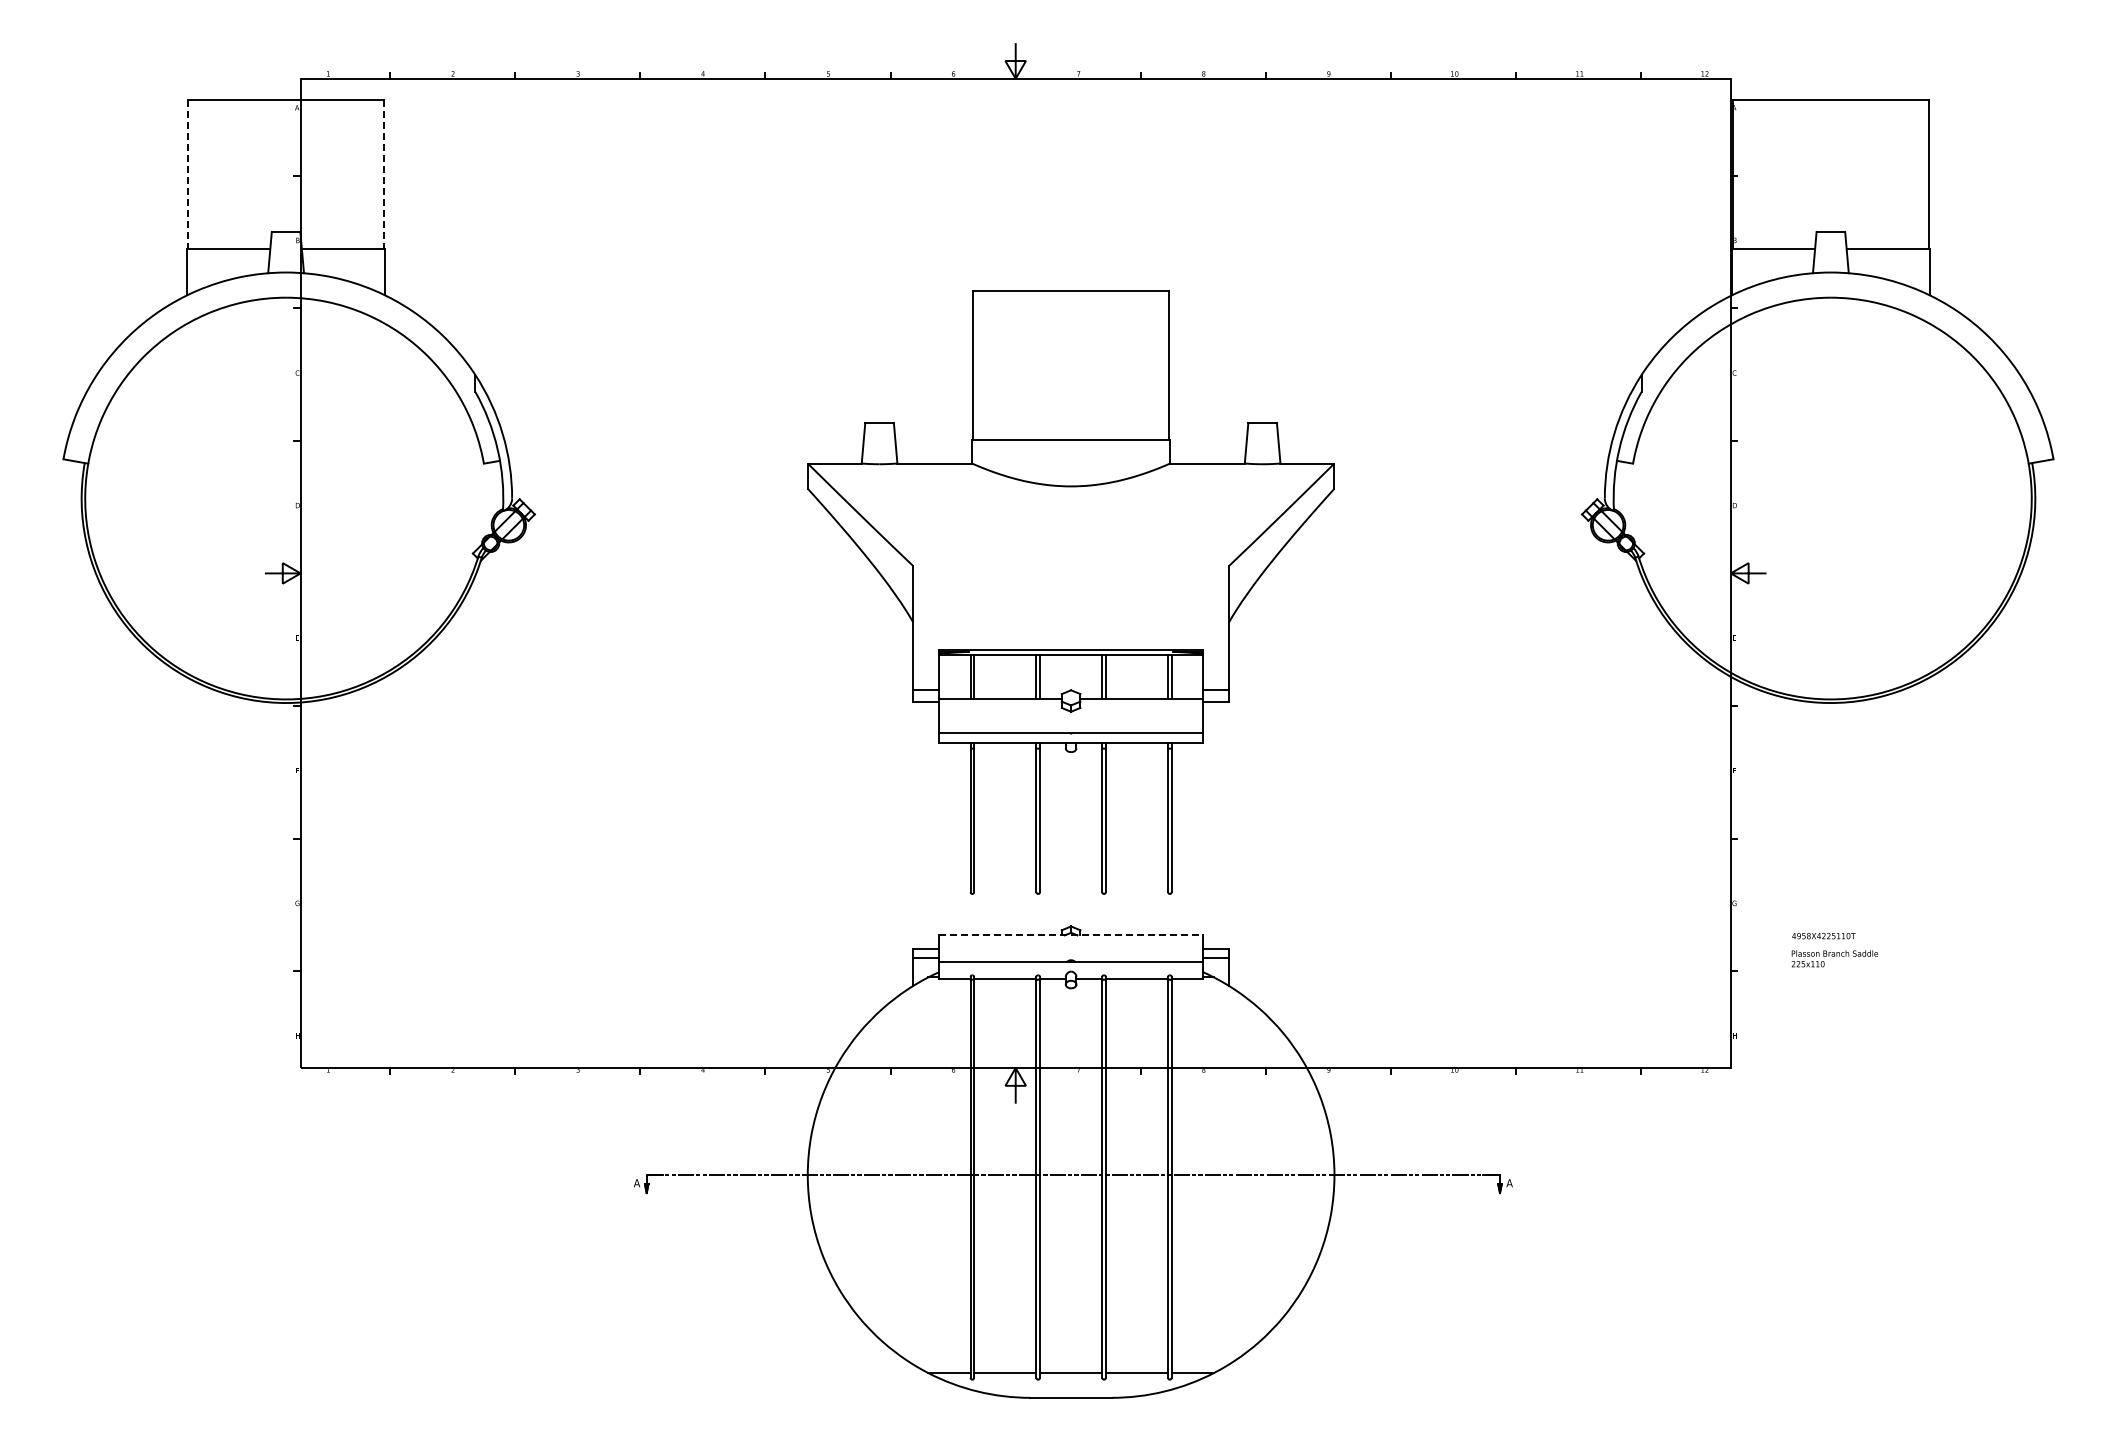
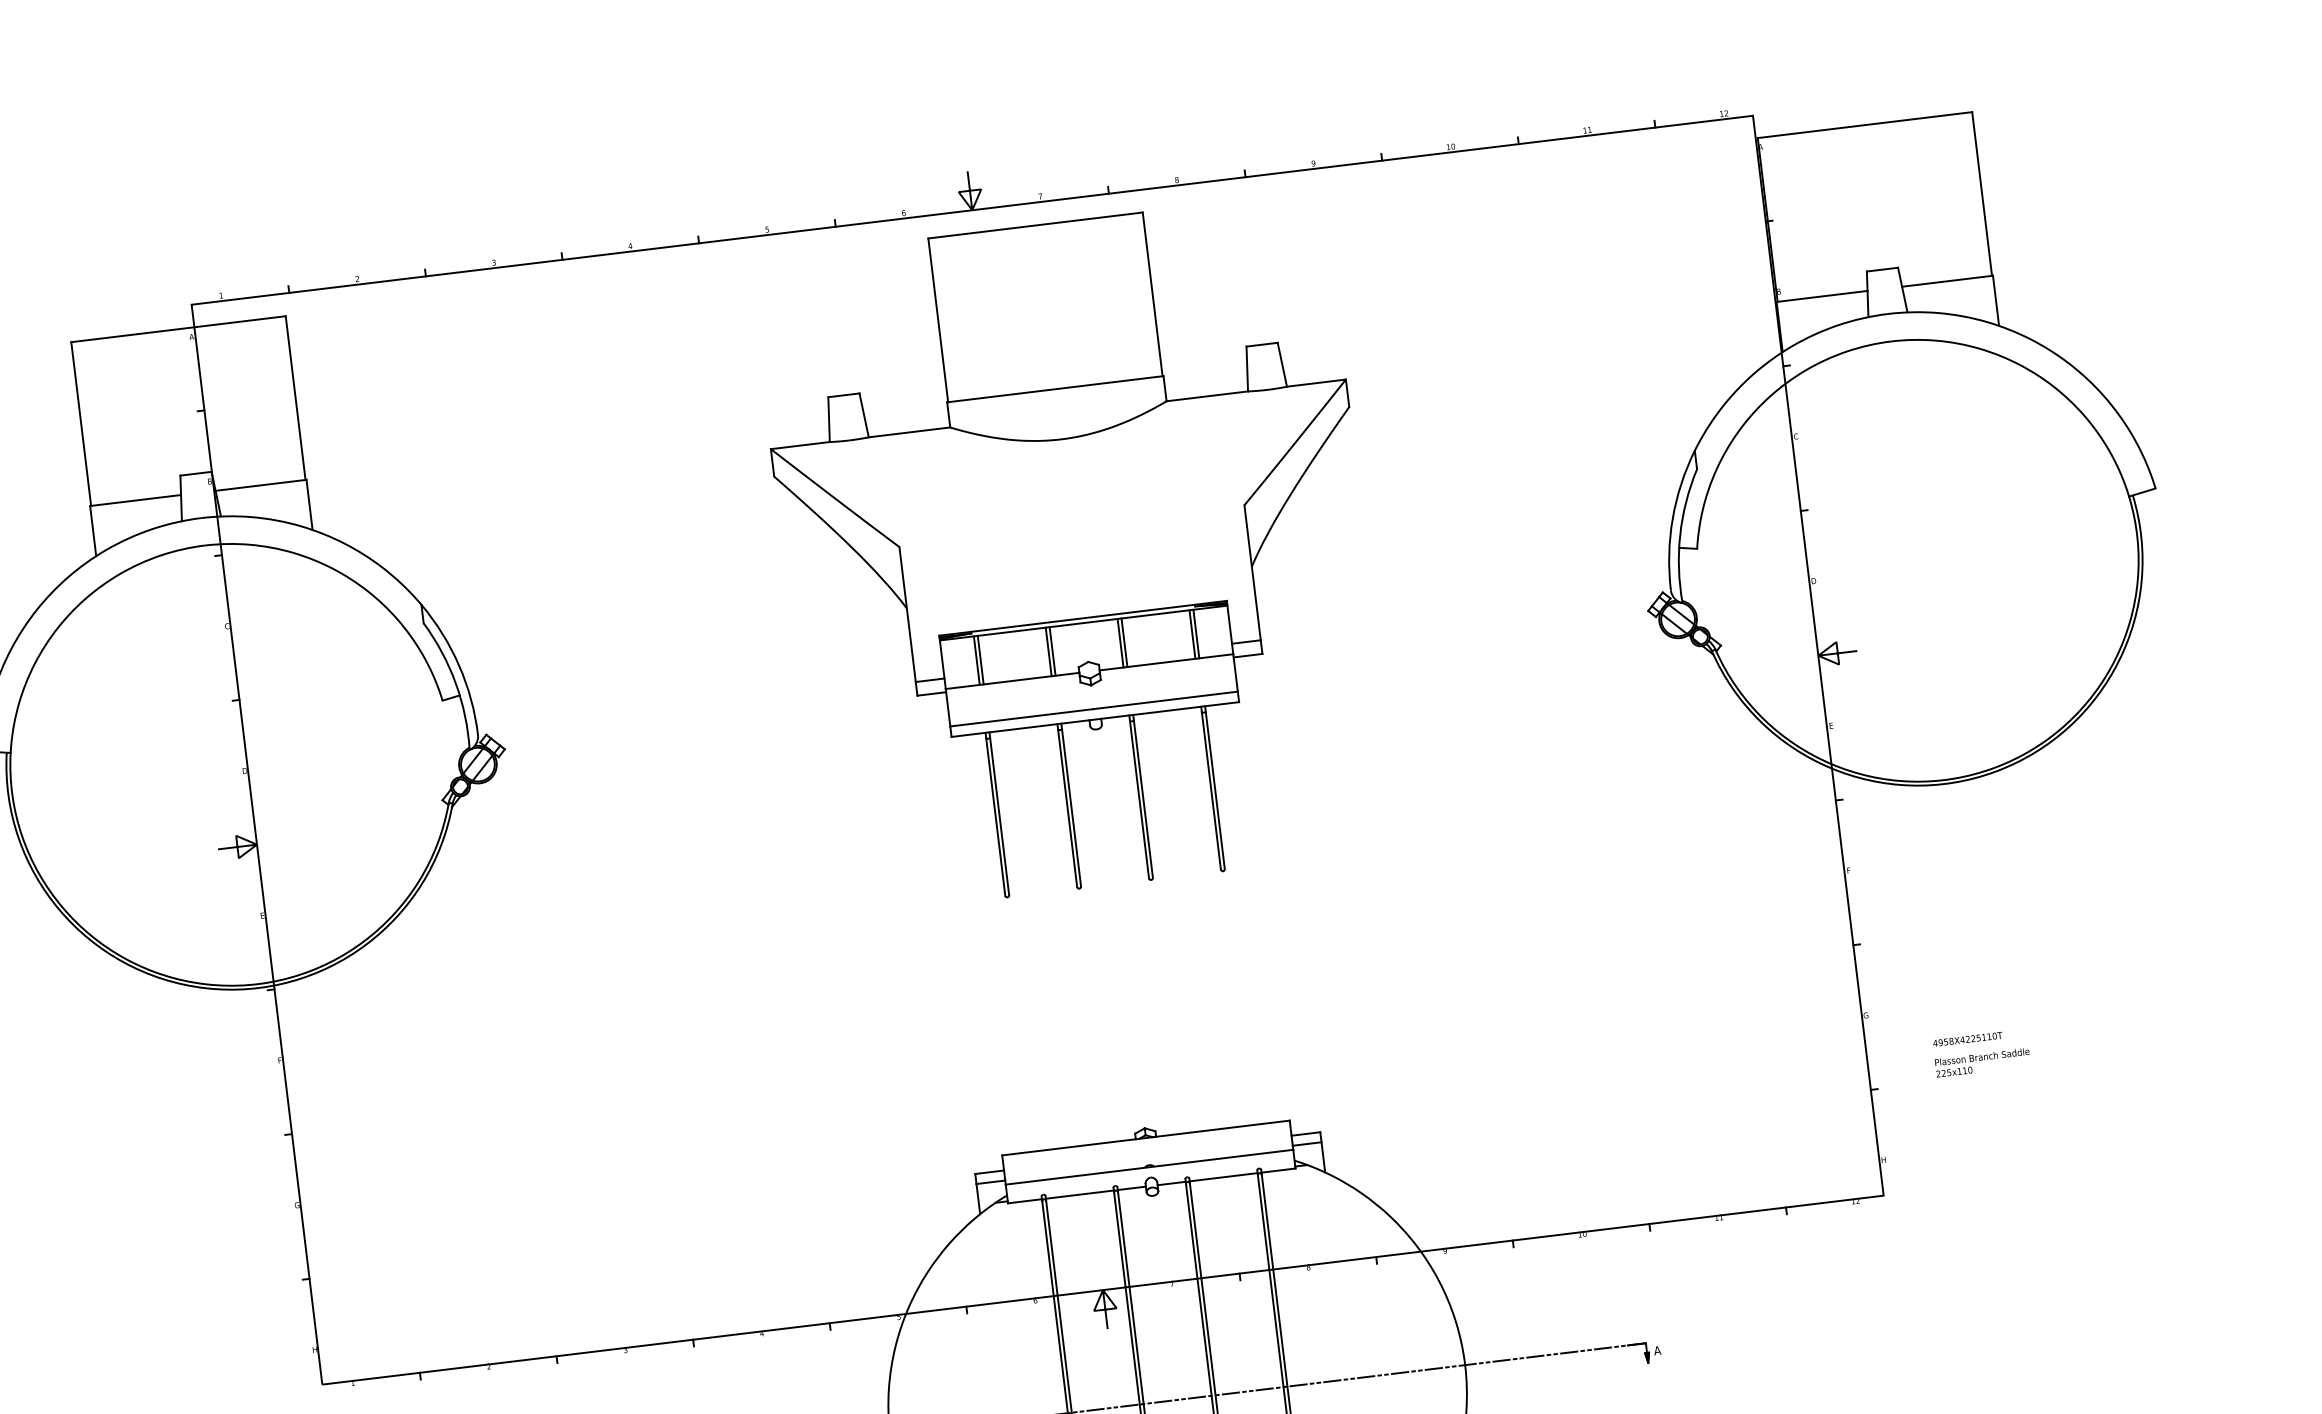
line: (187, 174) -> (80, 424), dashed -> solid
line: (384, 174) -> (295, 398), dashed -> solid
part: (1070, 592) -> (1074, 555), moved
line: (1071, 935) -> (1146, 1138), dashed -> solid

